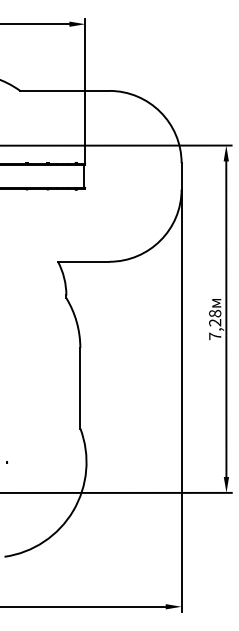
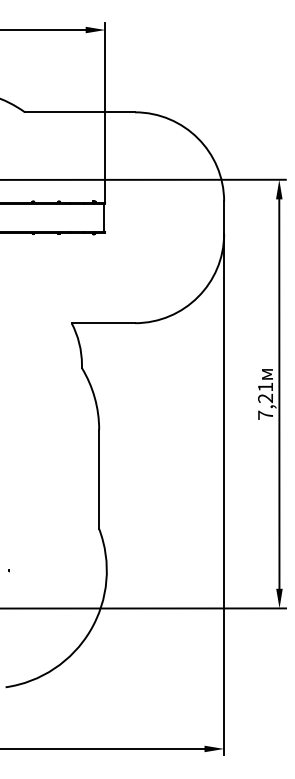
text: (215, 313) -> (265, 387), 7,28 -> 7,21

